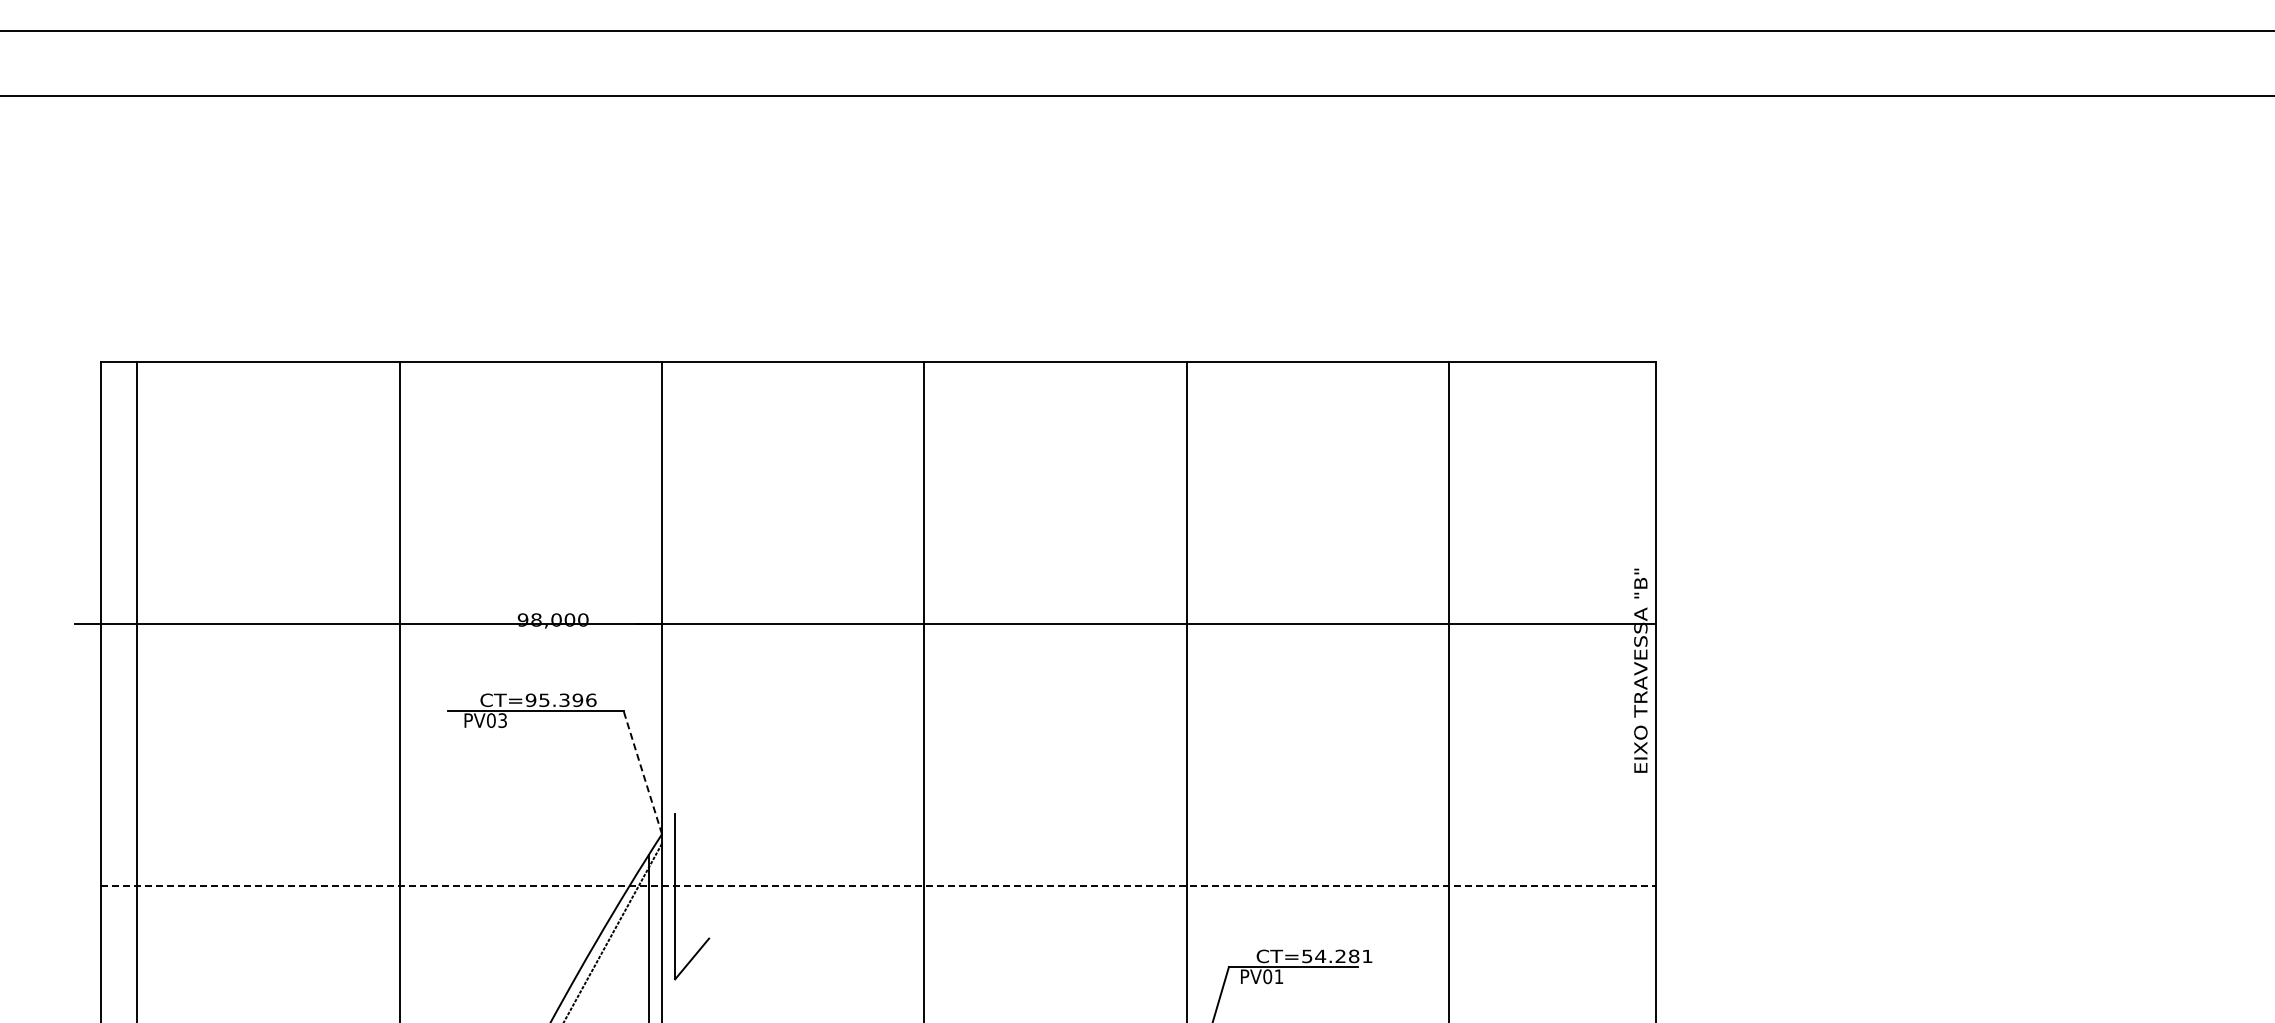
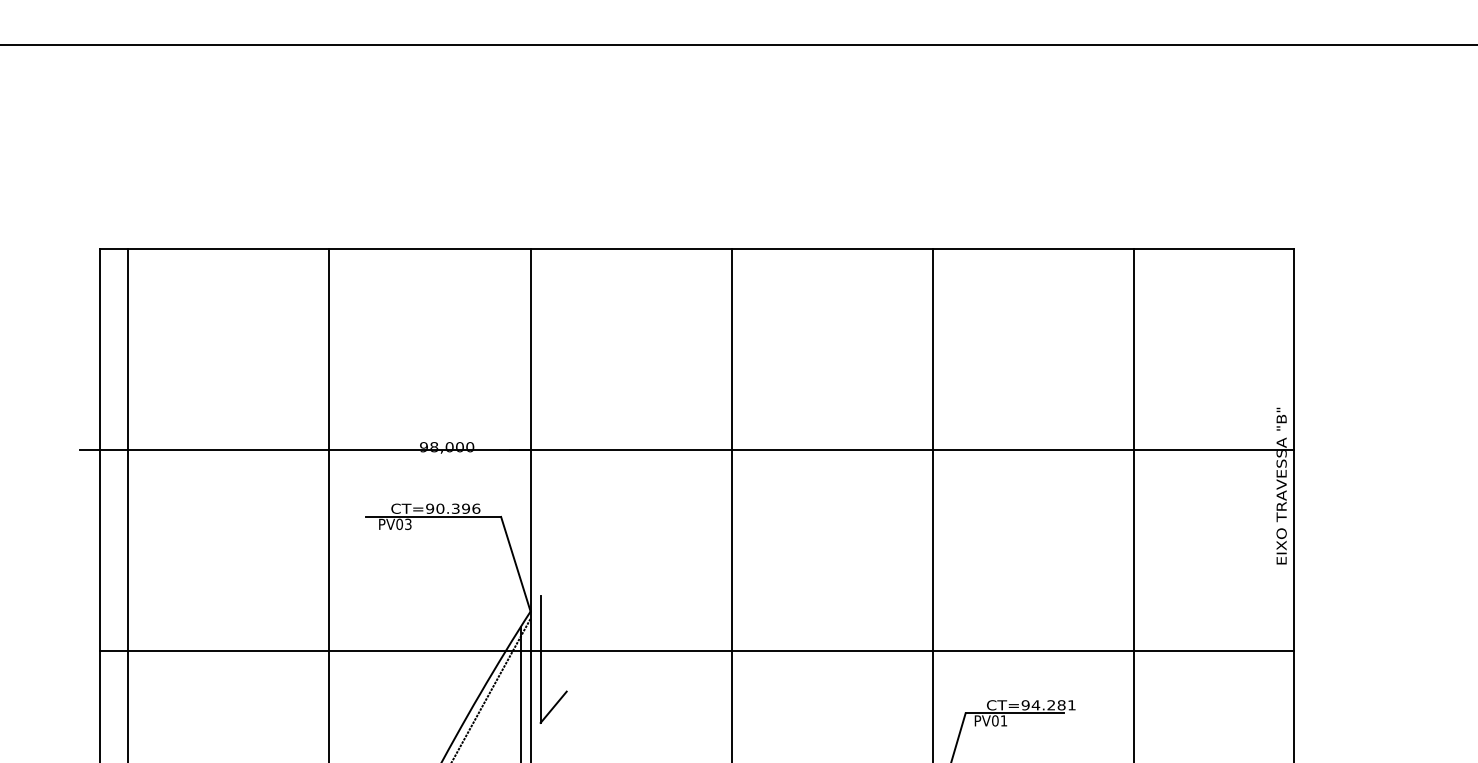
text: (544, 699) -> (440, 508), CT=95.396 -> CT=90.396
line: (642, 772) -> (515, 564), dashed -> solid
line: (878, 886) -> (696, 651), dashed -> solid
text: (1307, 955) -> (1025, 704), CT=54.281 -> CT=94.281

